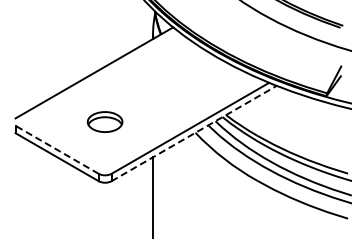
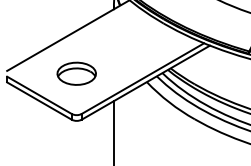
part: (104, 121) -> (76, 73), size x1.43
line: (194, 133) -> (146, 82), dashed -> solid
line: (56, 149) -> (38, 95), dashed -> solid

